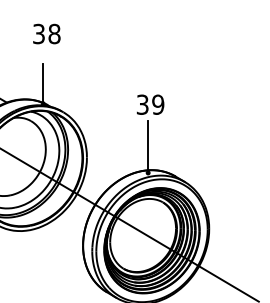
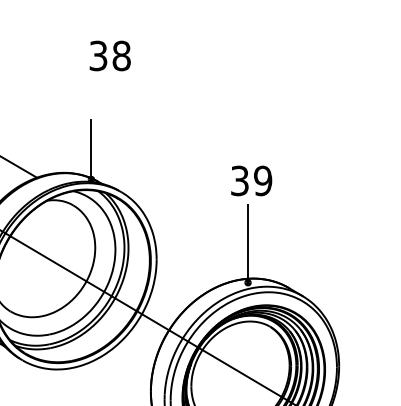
text: (46, 33) -> (109, 55), moved

